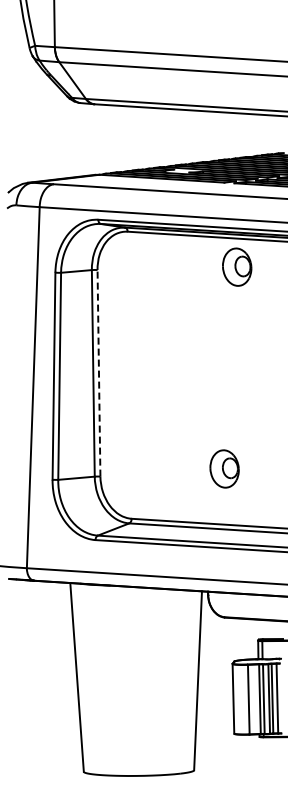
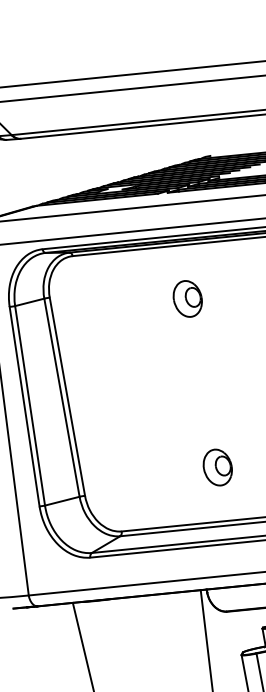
part: (237, 266) -> (187, 298), moved
line: (98, 372) -> (66, 396), dashed -> solid
part: (224, 468) -> (217, 467), moved

